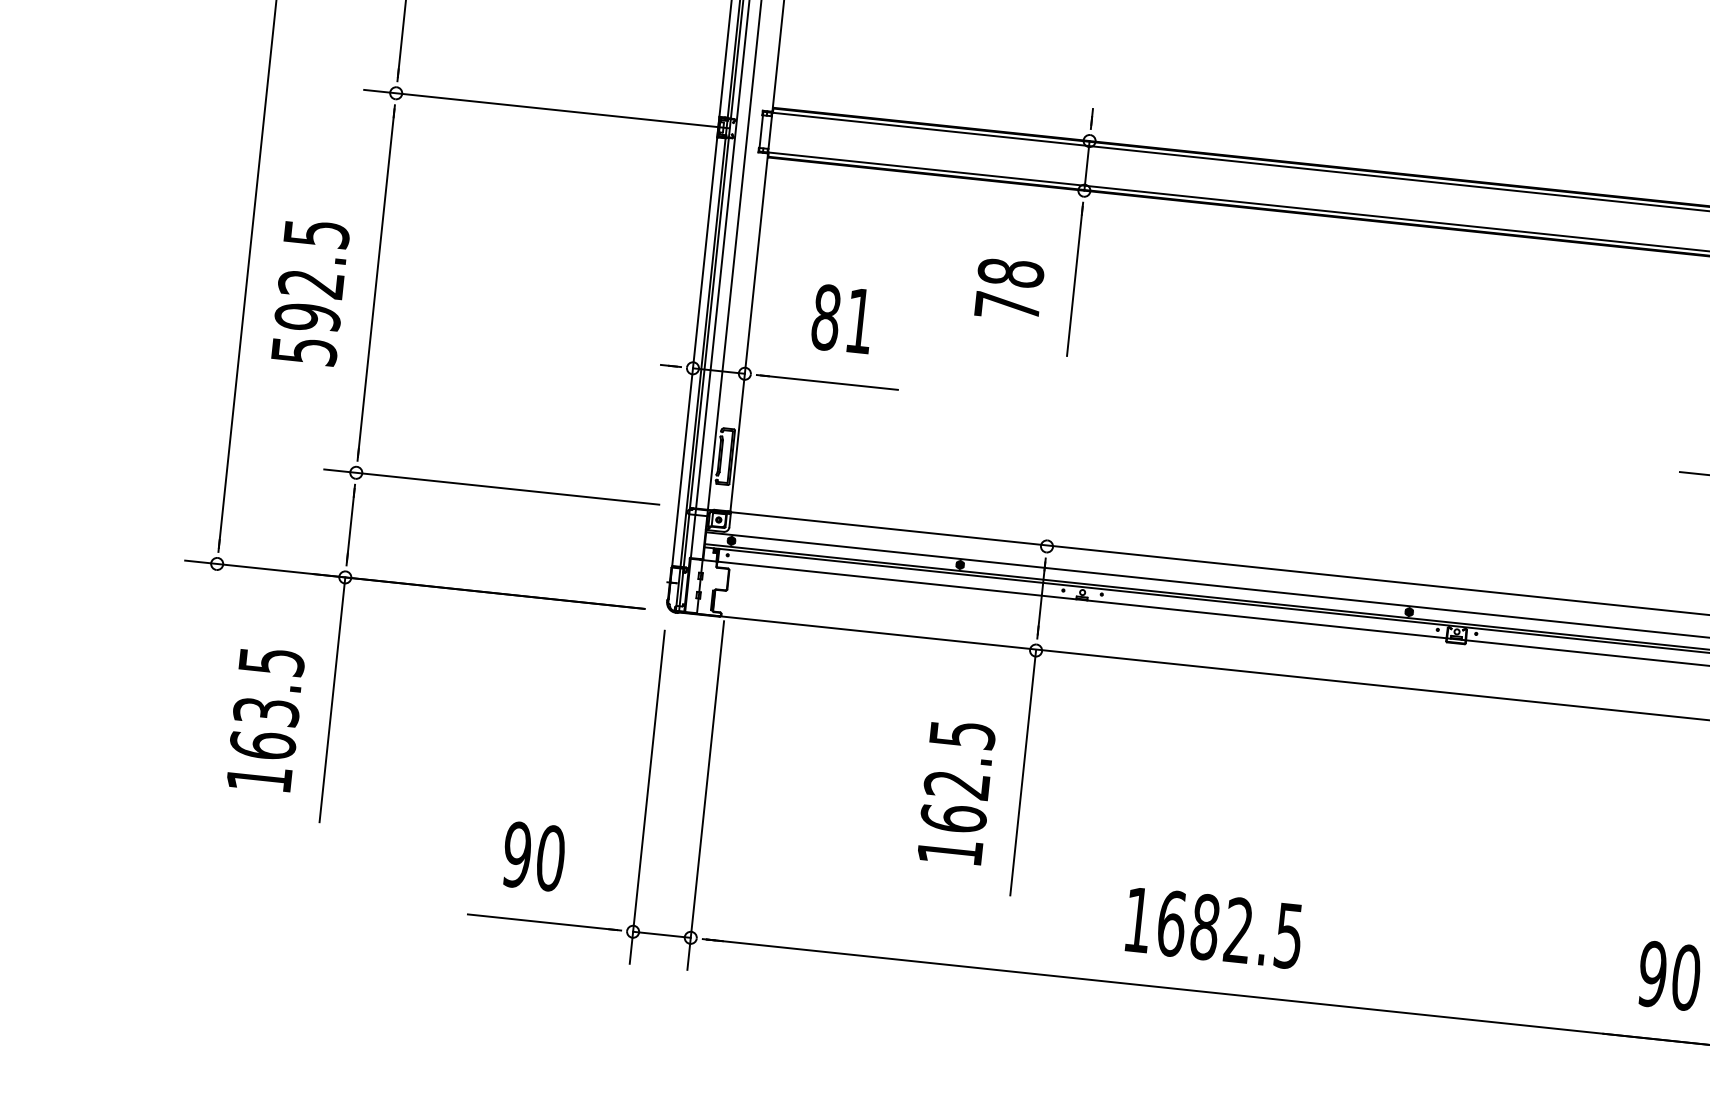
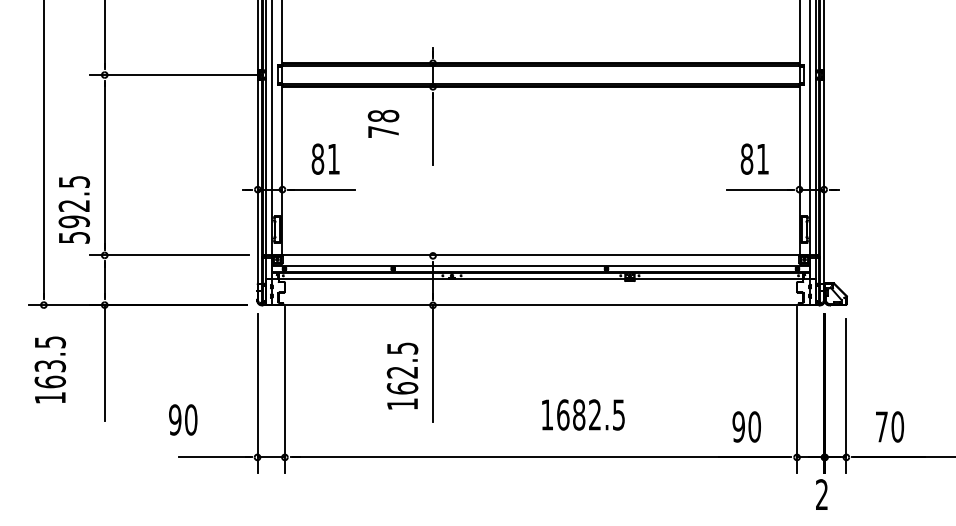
text: (1009, 288) -> (383, 123), moved
text: (308, 291) -> (73, 209), moved
text: (263, 718) -> (49, 369), moved
text: (534, 855) -> (183, 419), moved
text: (1214, 927) -> (583, 414), moved

